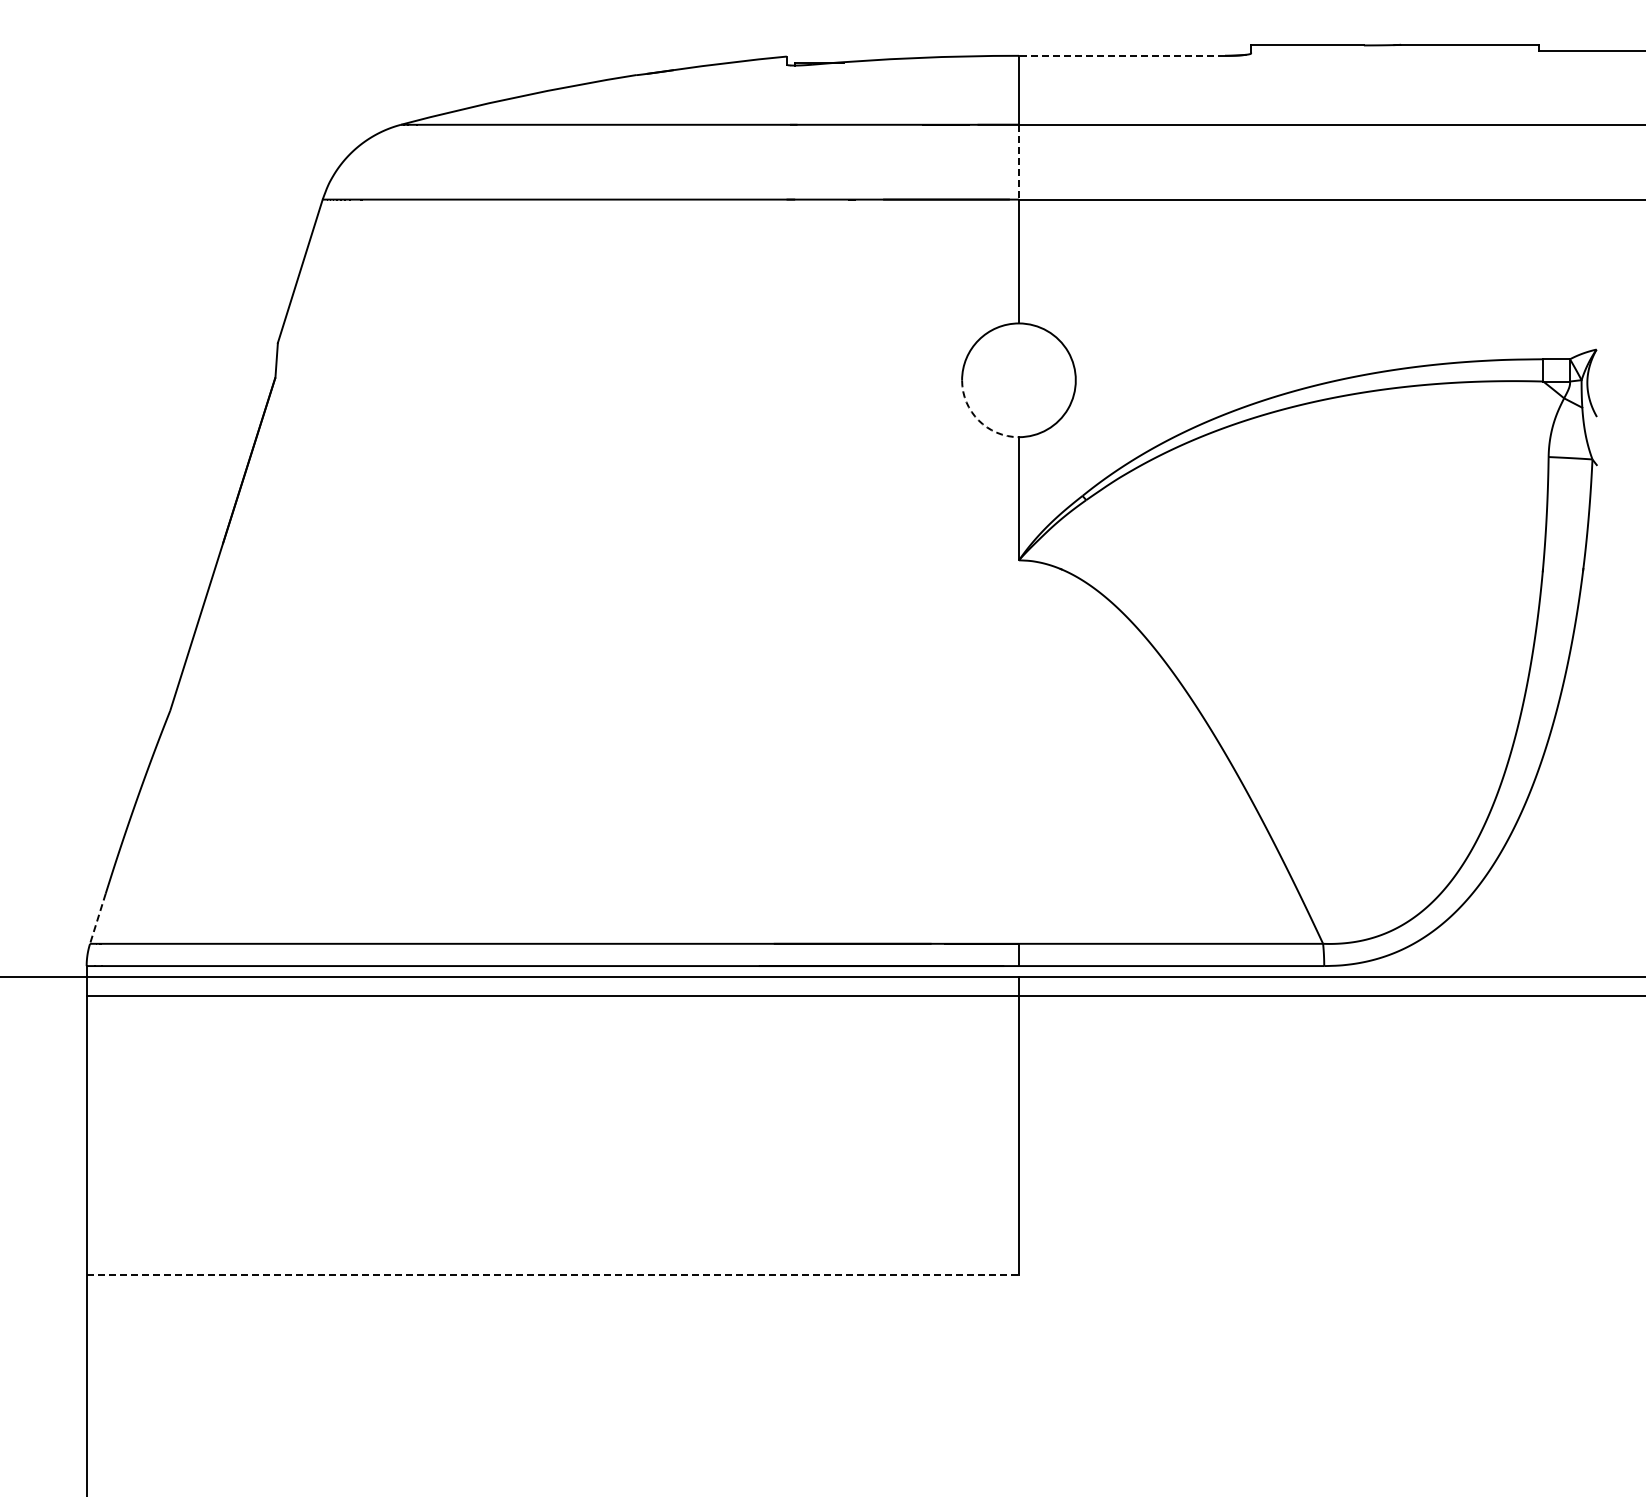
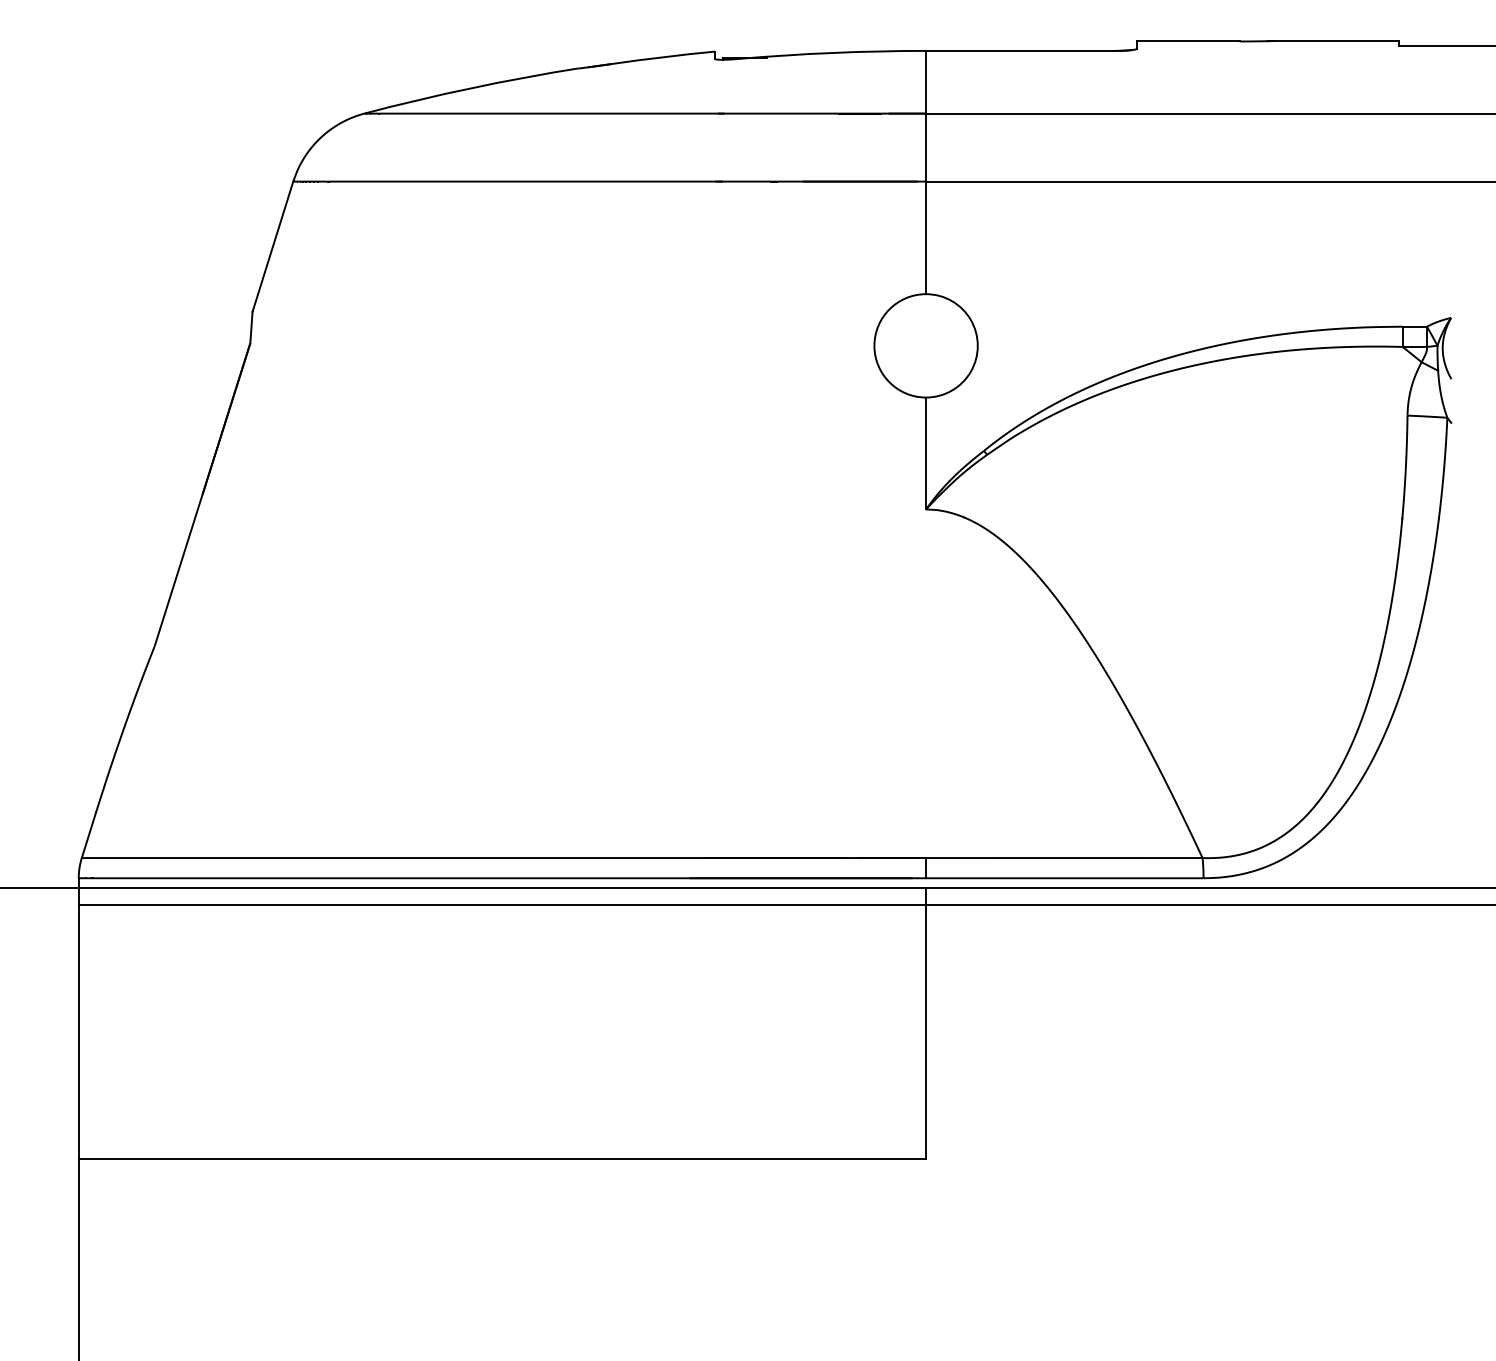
line: (1121, 55) -> (1019, 50), dashed -> solid
line: (1018, 162) -> (925, 147), dashed -> solid
arc: (978, 420) -> (889, 382), dashed -> solid
line: (97, 919) -> (88, 835), dashed -> solid
line: (553, 1275) -> (503, 1159), dashed -> solid

